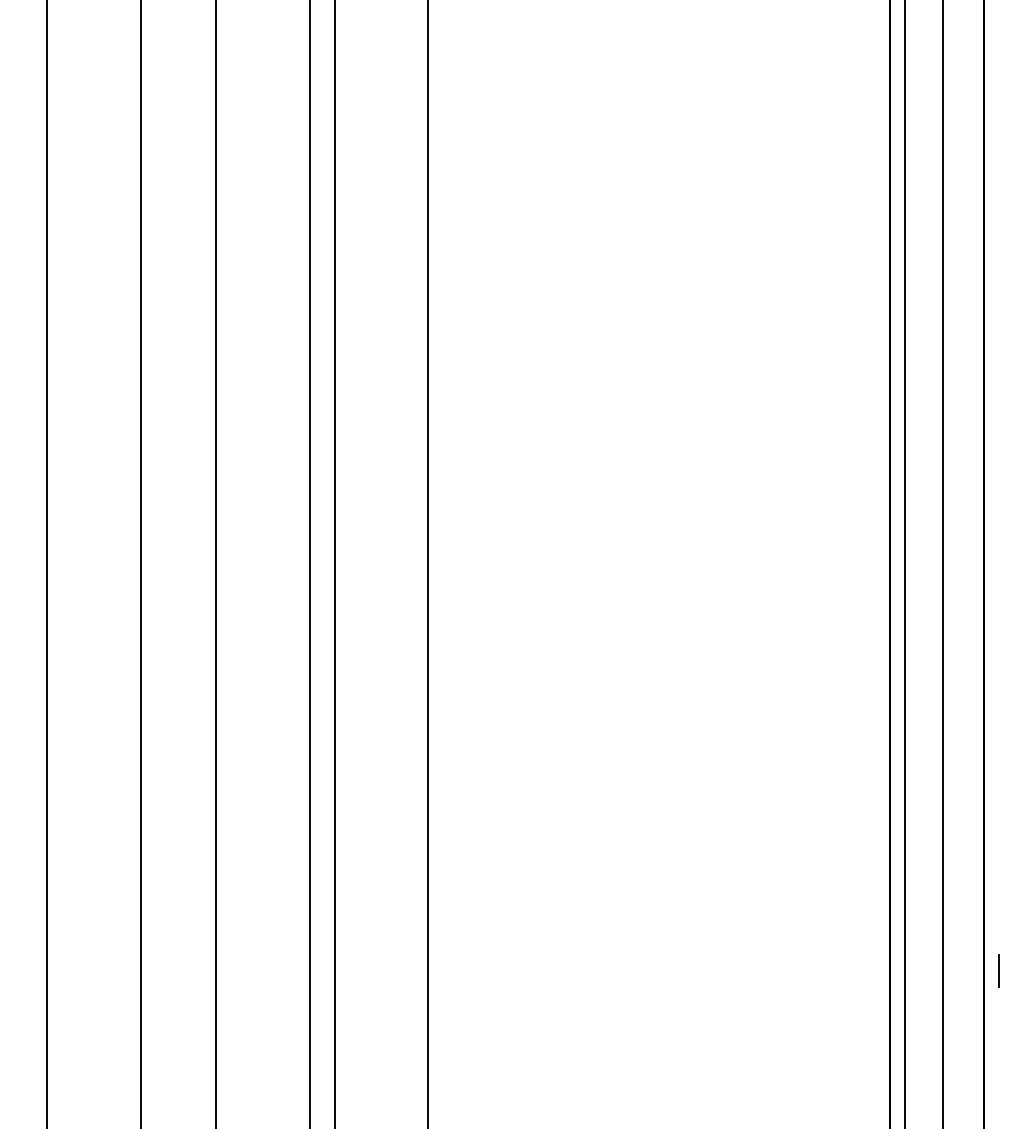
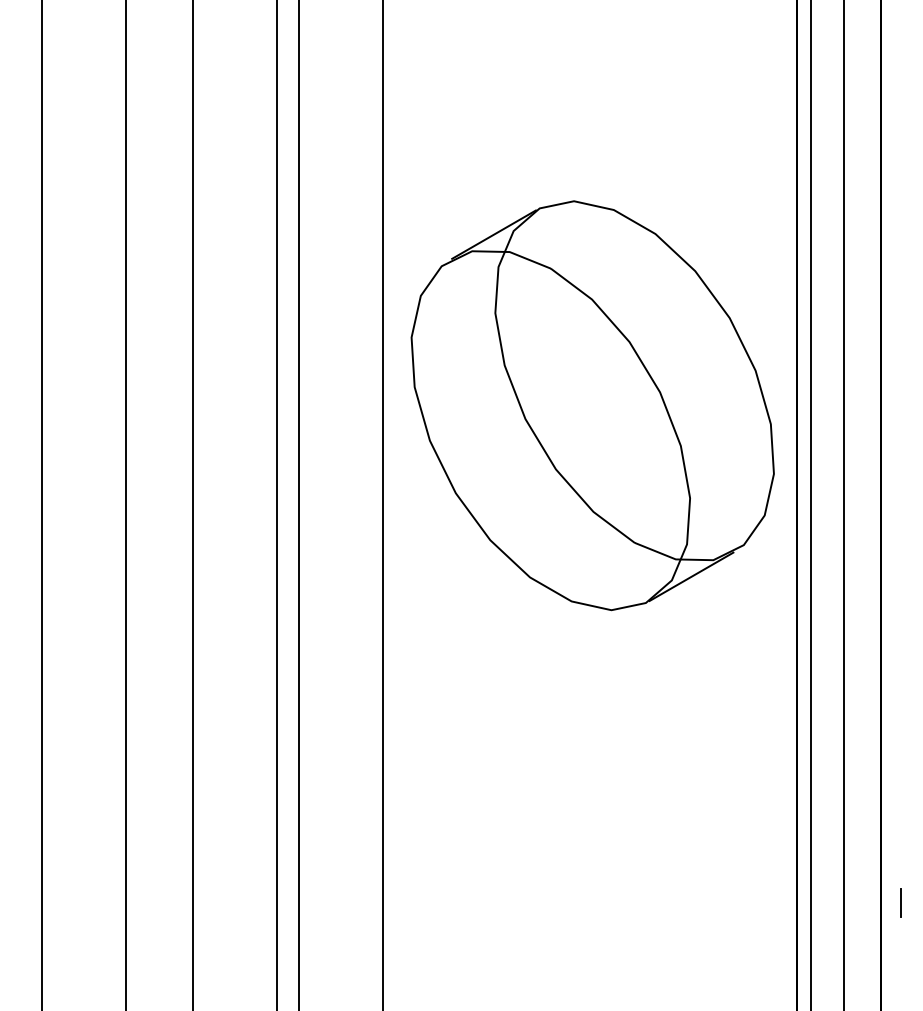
part: (661, 452) -> (592, 405), added
line: (998, 970) -> (901, 903), moved

